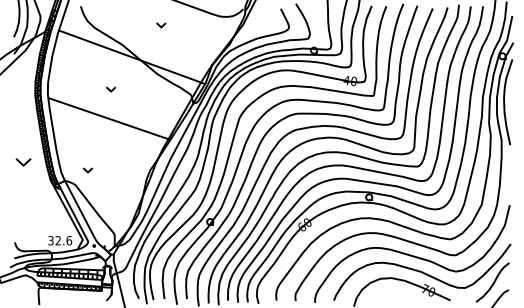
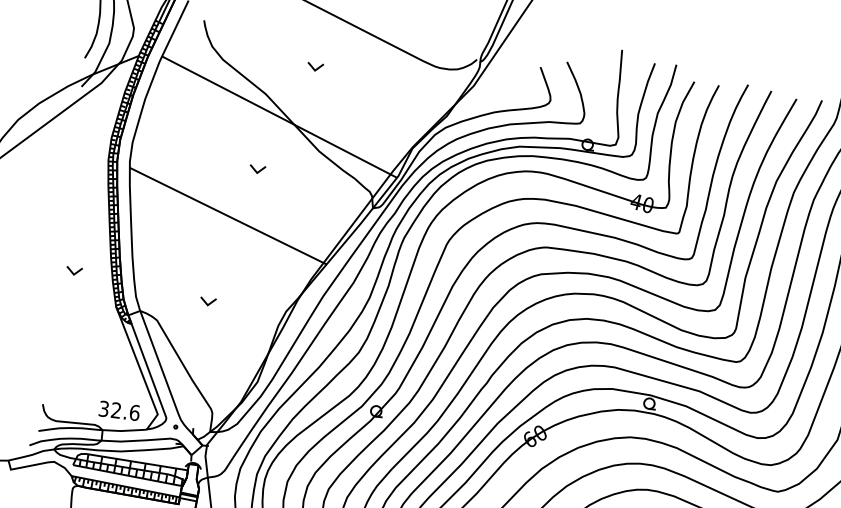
part: (161, 25) -> (315, 67), moved
part: (111, 89) -> (258, 169), moved
part: (23, 162) -> (74, 271), size x0.62
part: (87, 170) -> (207, 301), moved

